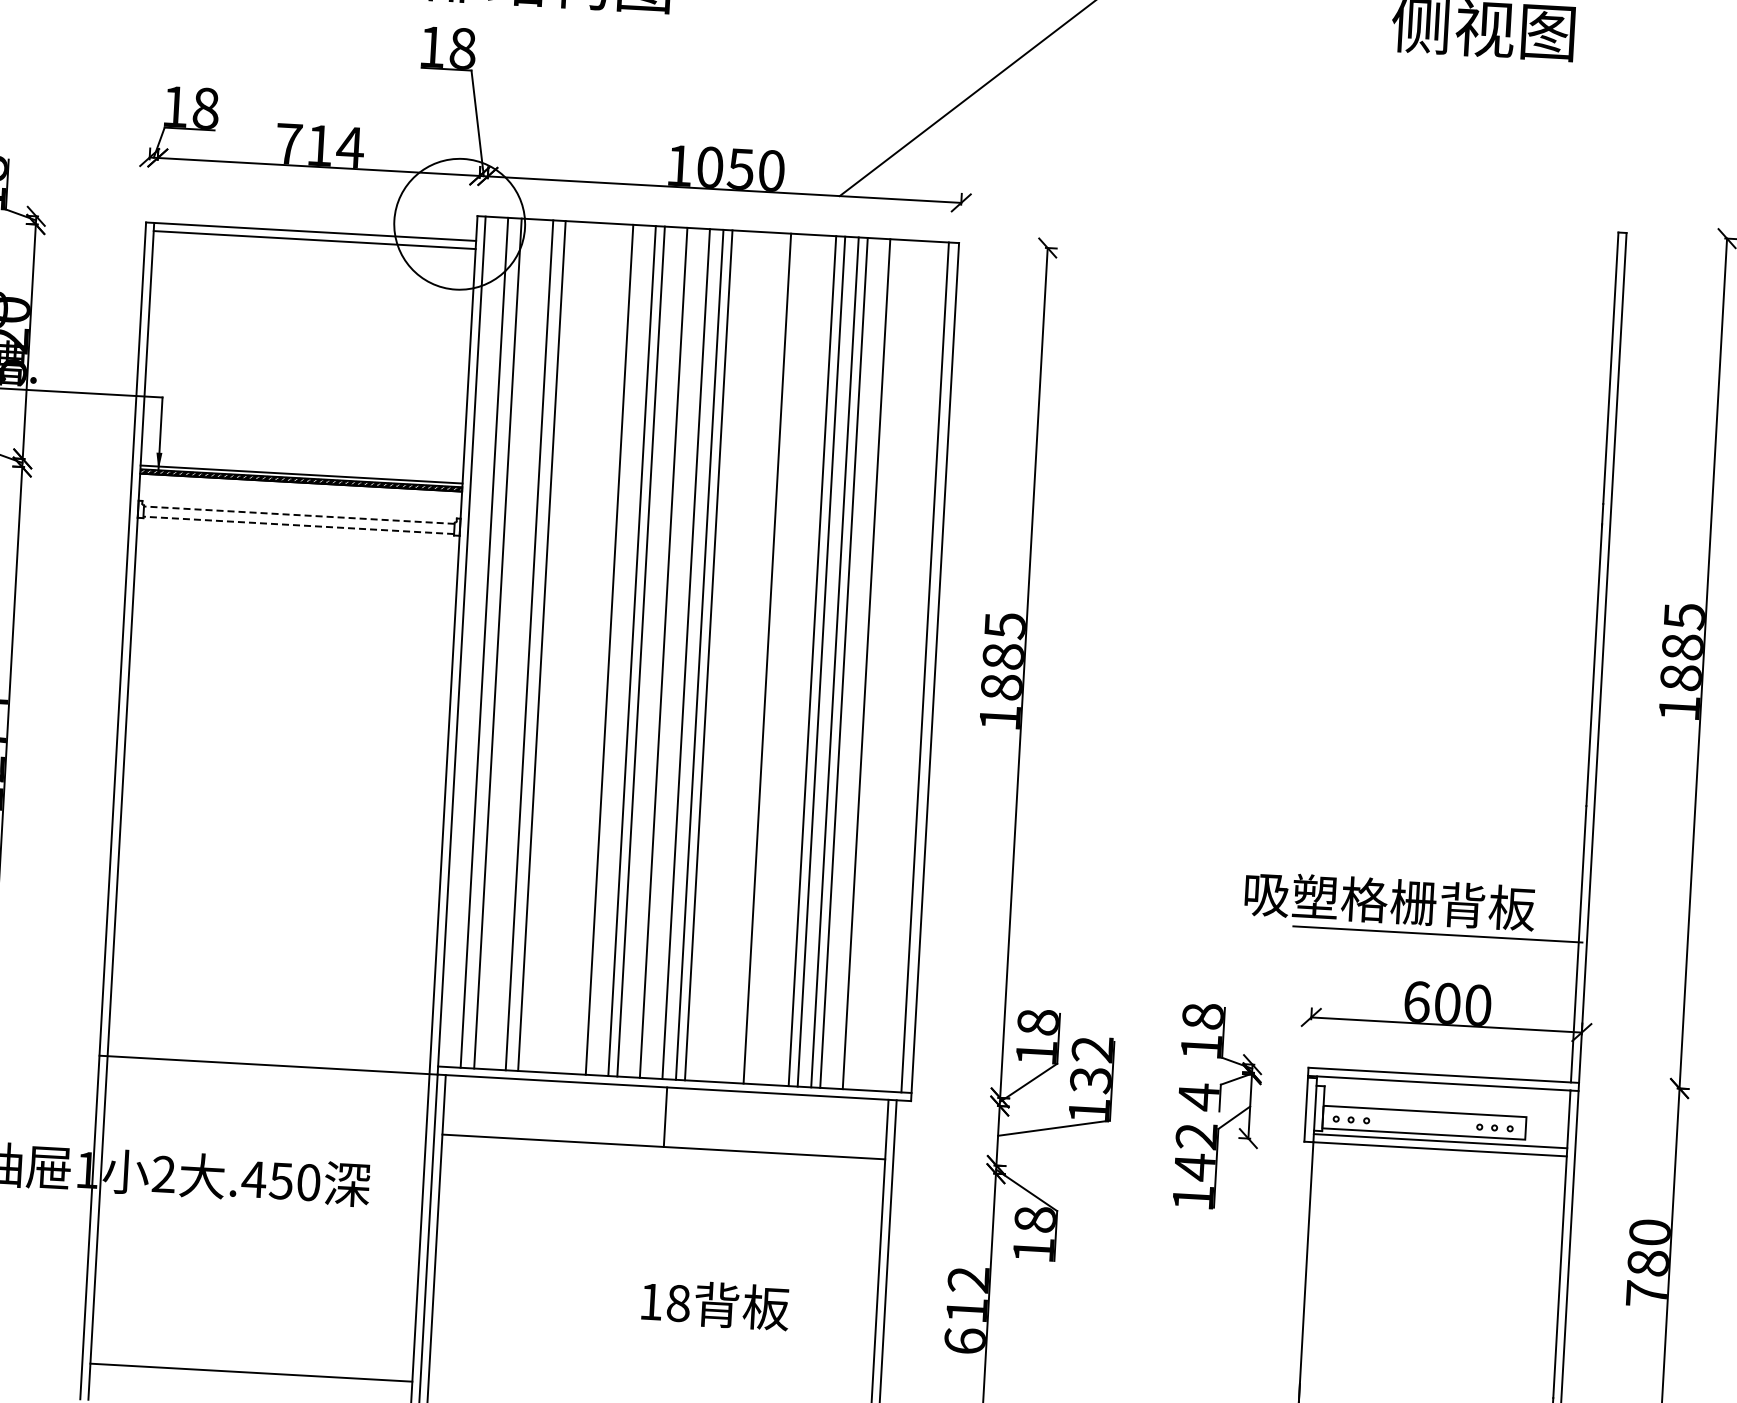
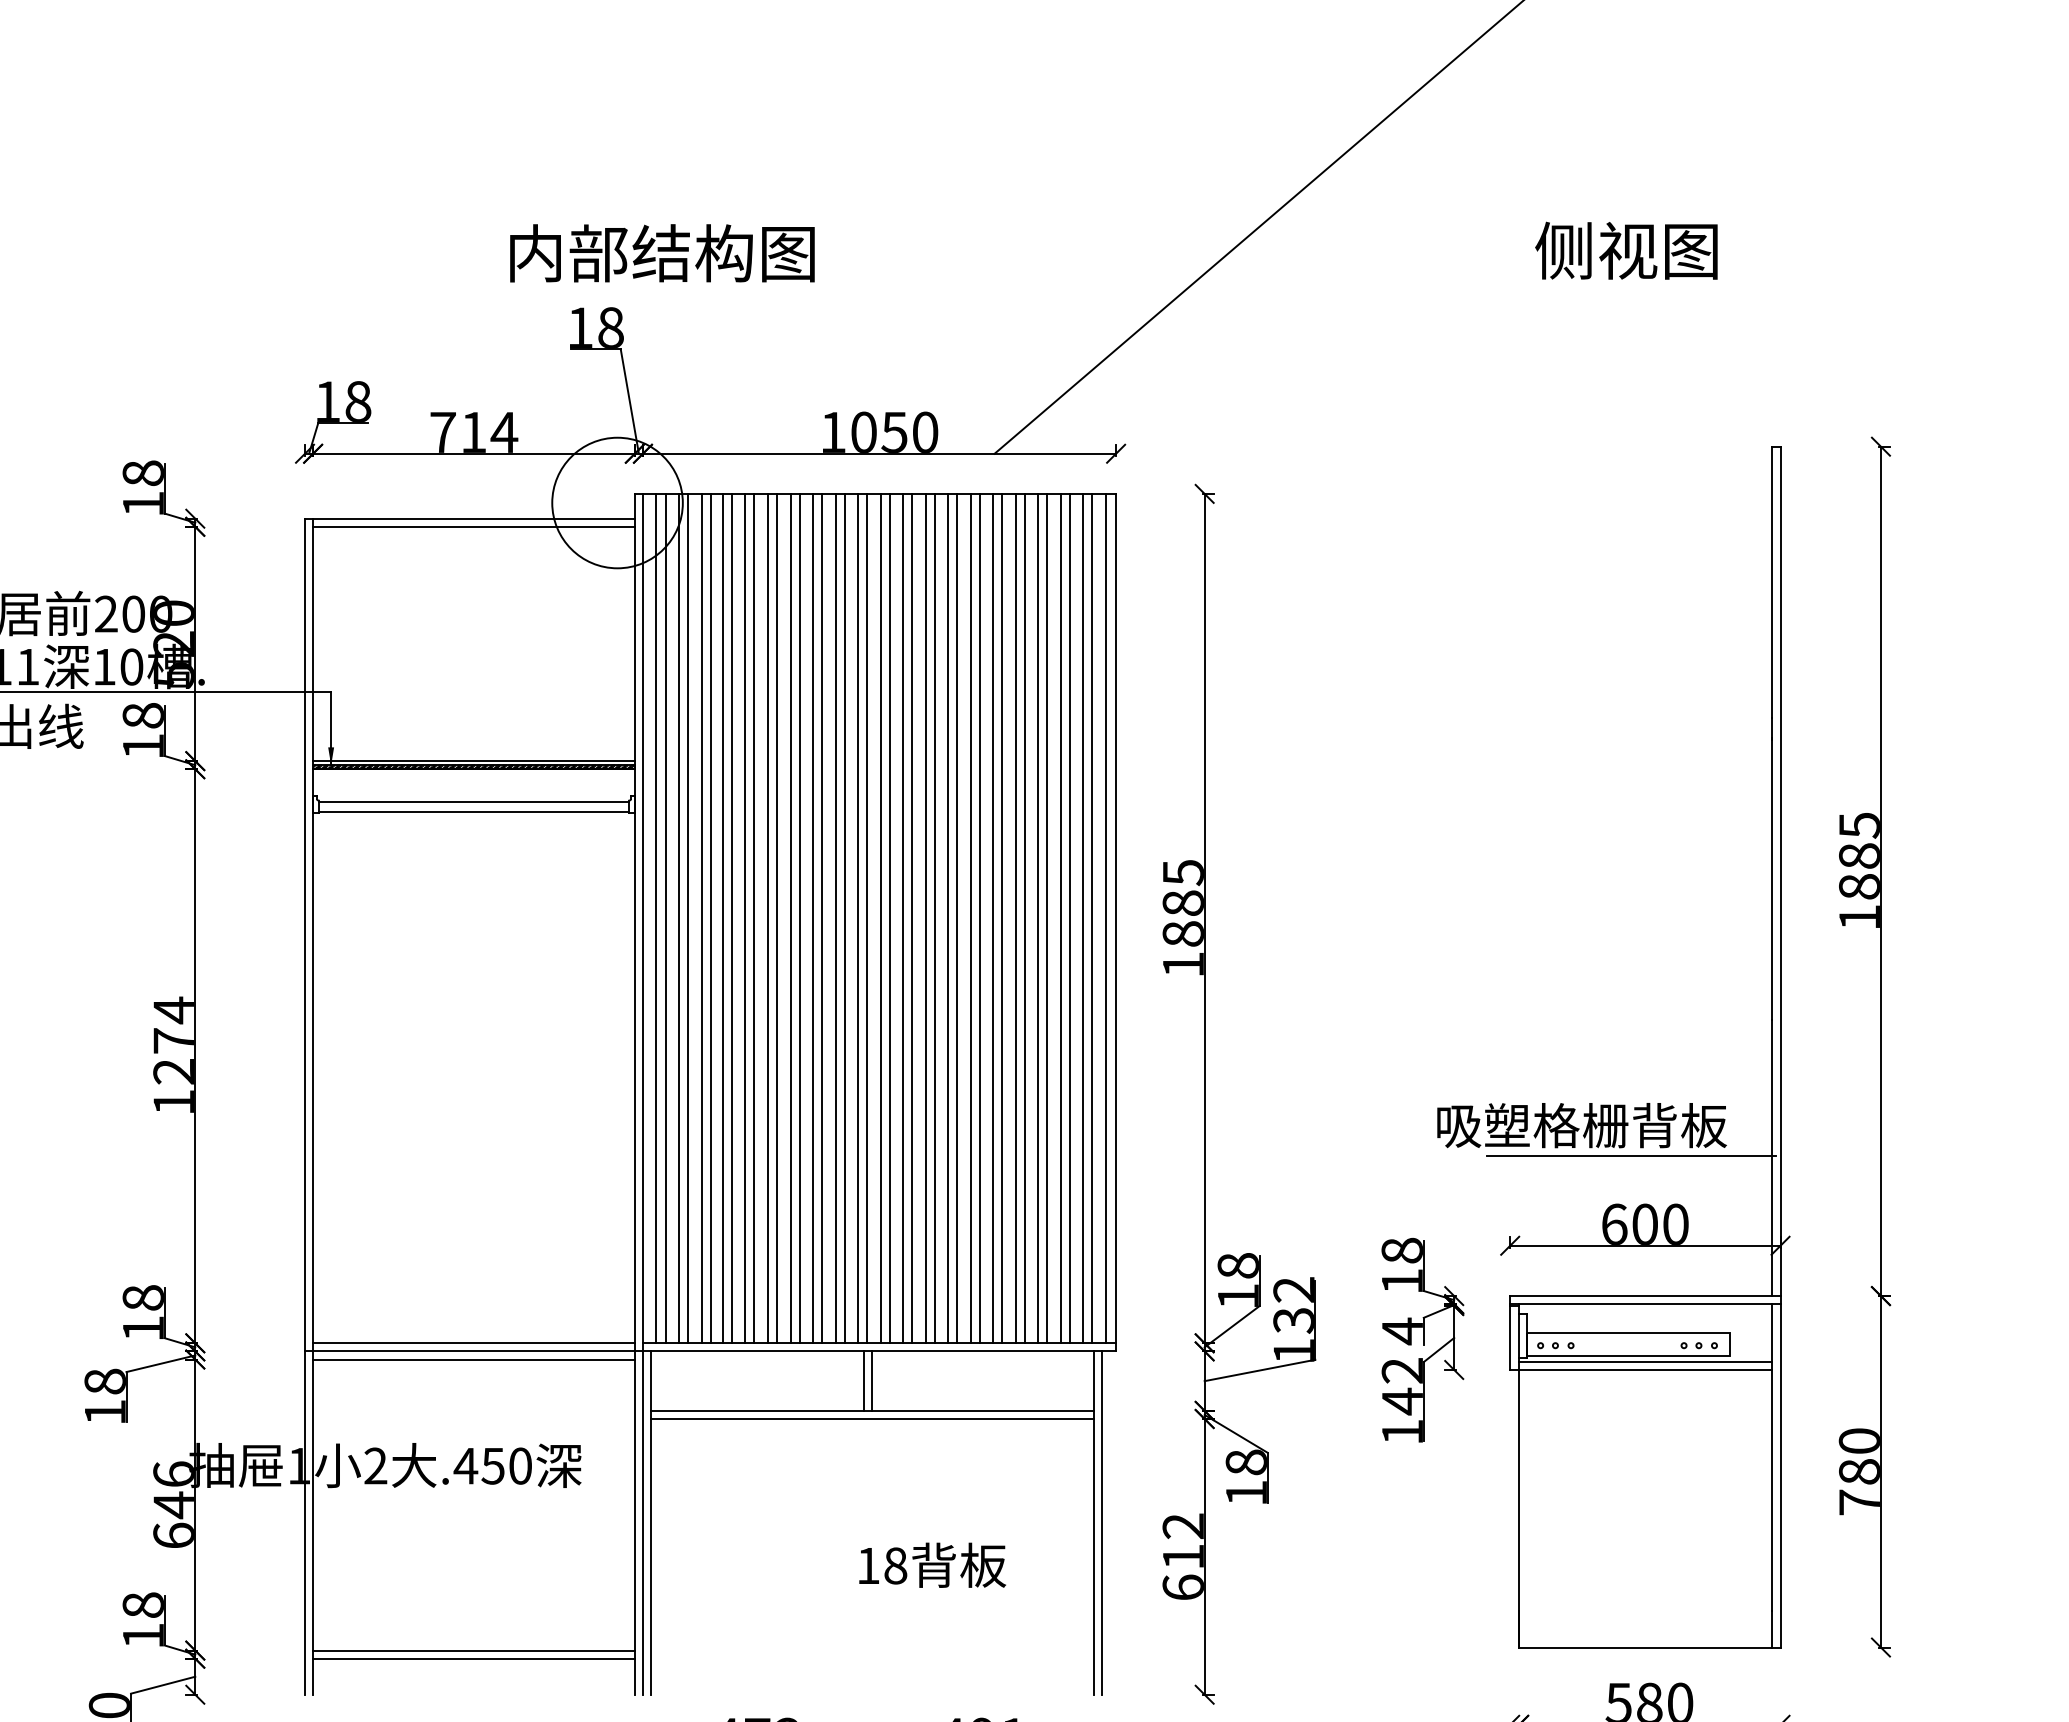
line: (298, 514) -> (473, 801), dashed -> solid
line: (298, 524) -> (473, 811), dashed -> solid
line: (475, 642) -> (656, 918), added
line: (507, 643) -> (688, 918), added
line: (520, 644) -> (701, 918), added
line: (550, 646) -> (731, 918), added
line: (564, 647) -> (745, 918), added
line: (573, 647) -> (754, 918), added
line: (587, 648) -> (768, 918), added
line: (596, 648) -> (777, 918), added
line: (618, 650) -> (799, 918), added
line: (654, 652) -> (835, 918), added
line: (677, 653) -> (858, 918), added
line: (722, 656) -> (903, 918), added
line: (731, 656) -> (912, 918), added
line: (744, 657) -> (925, 918), added
line: (753, 657) -> (934, 918), added
line: (776, 659) -> (957, 918), added
line: (789, 659) -> (970, 918), added
line: (798, 660) -> (979, 918), added
line: (857, 663) -> (1038, 918), added
line: (879, 664) -> (1060, 918), added
line: (888, 665) -> (1069, 918), added
line: (902, 666) -> (1083, 918), added
line: (911, 666) -> (1092, 918), added
line: (268, 1057) -> (473, 1343), added
line: (267, 1073) -> (473, 1359), added
line: (657, 1116) -> (864, 1380), added
line: (663, 1155) -> (872, 1419), added
line: (251, 1364) -> (473, 1650), added

